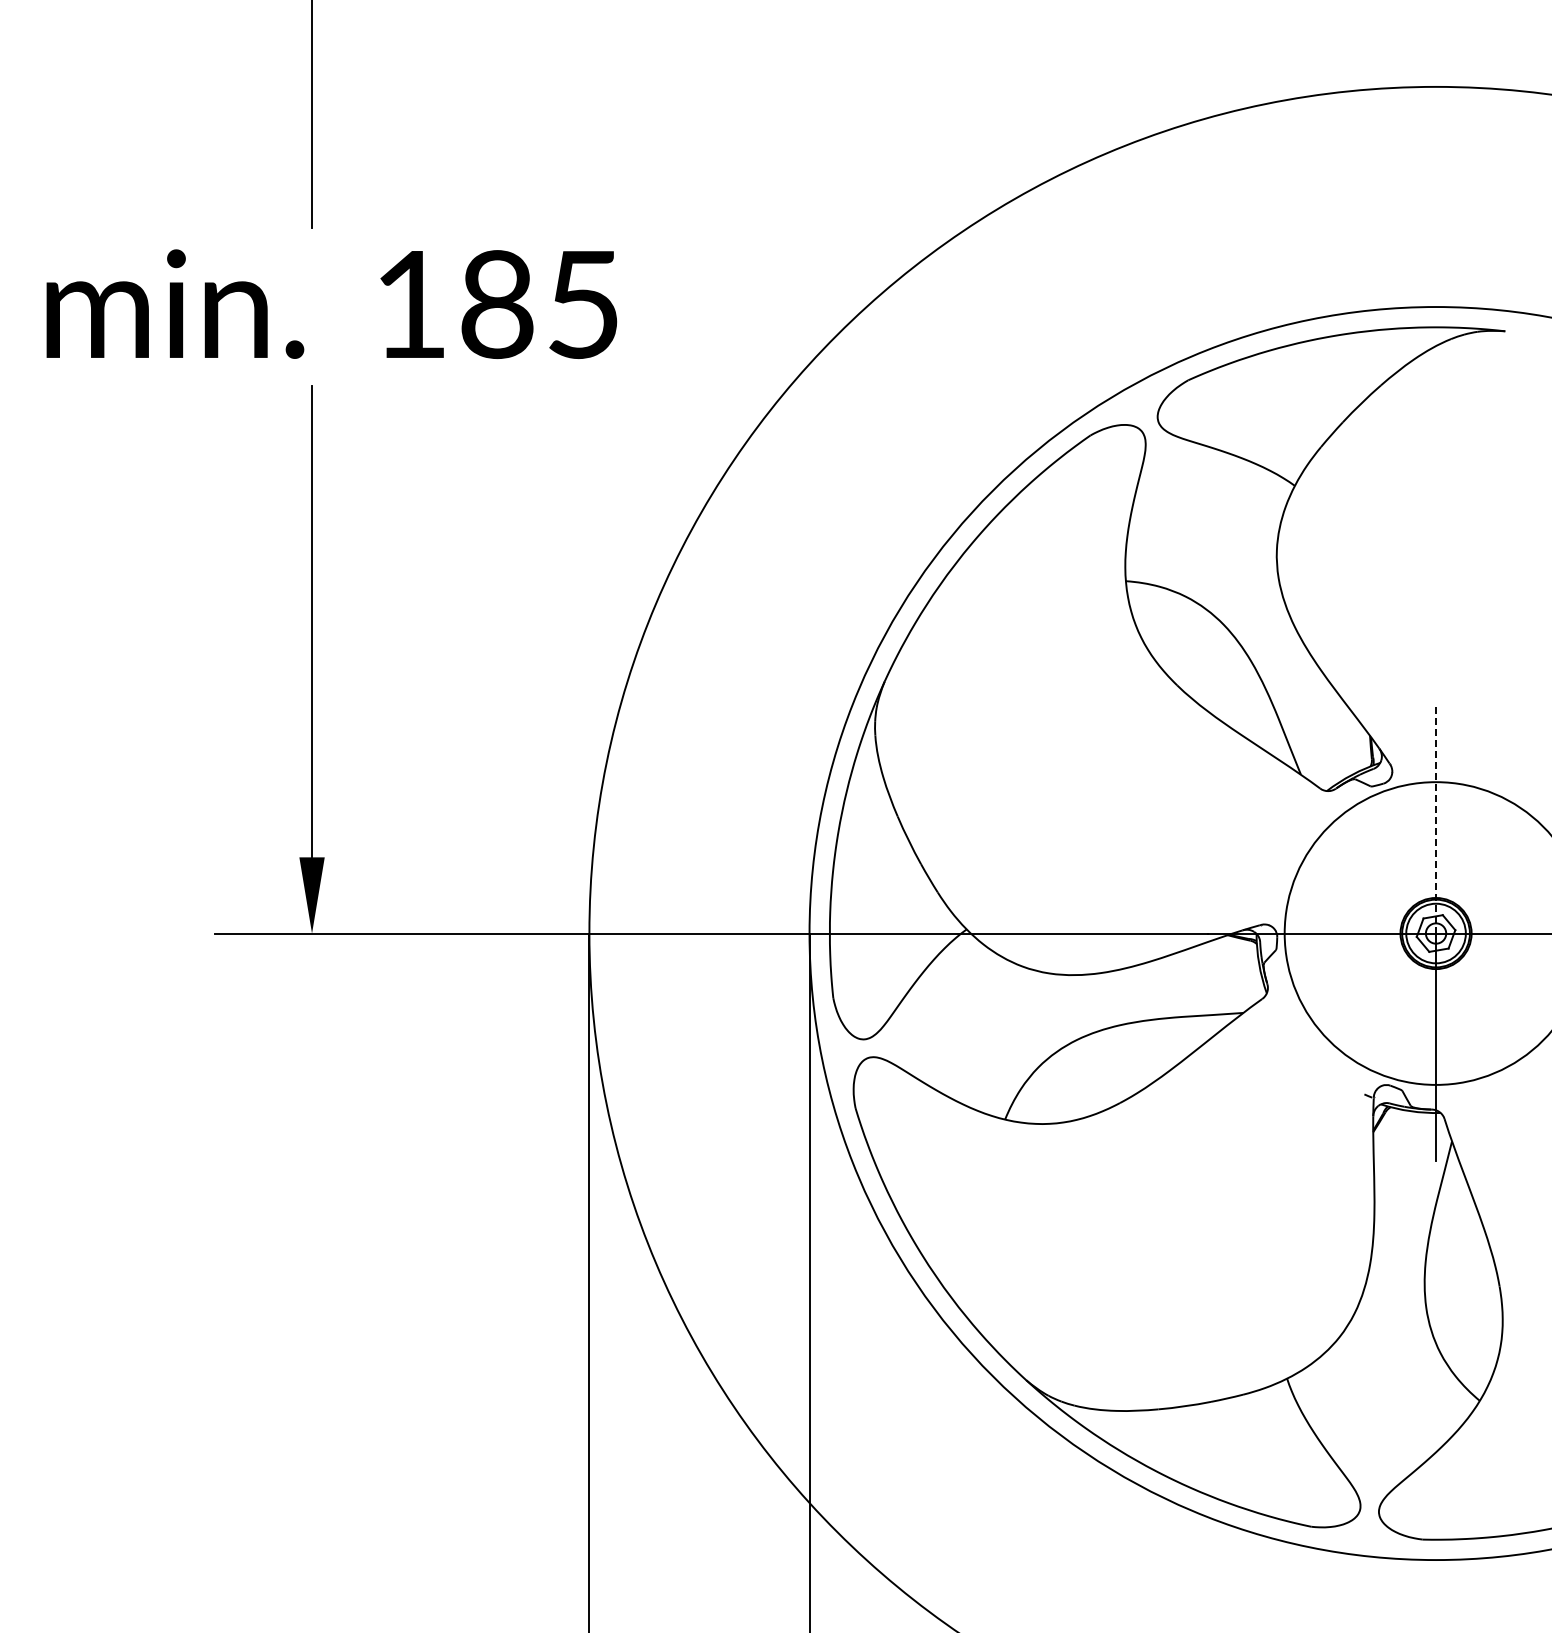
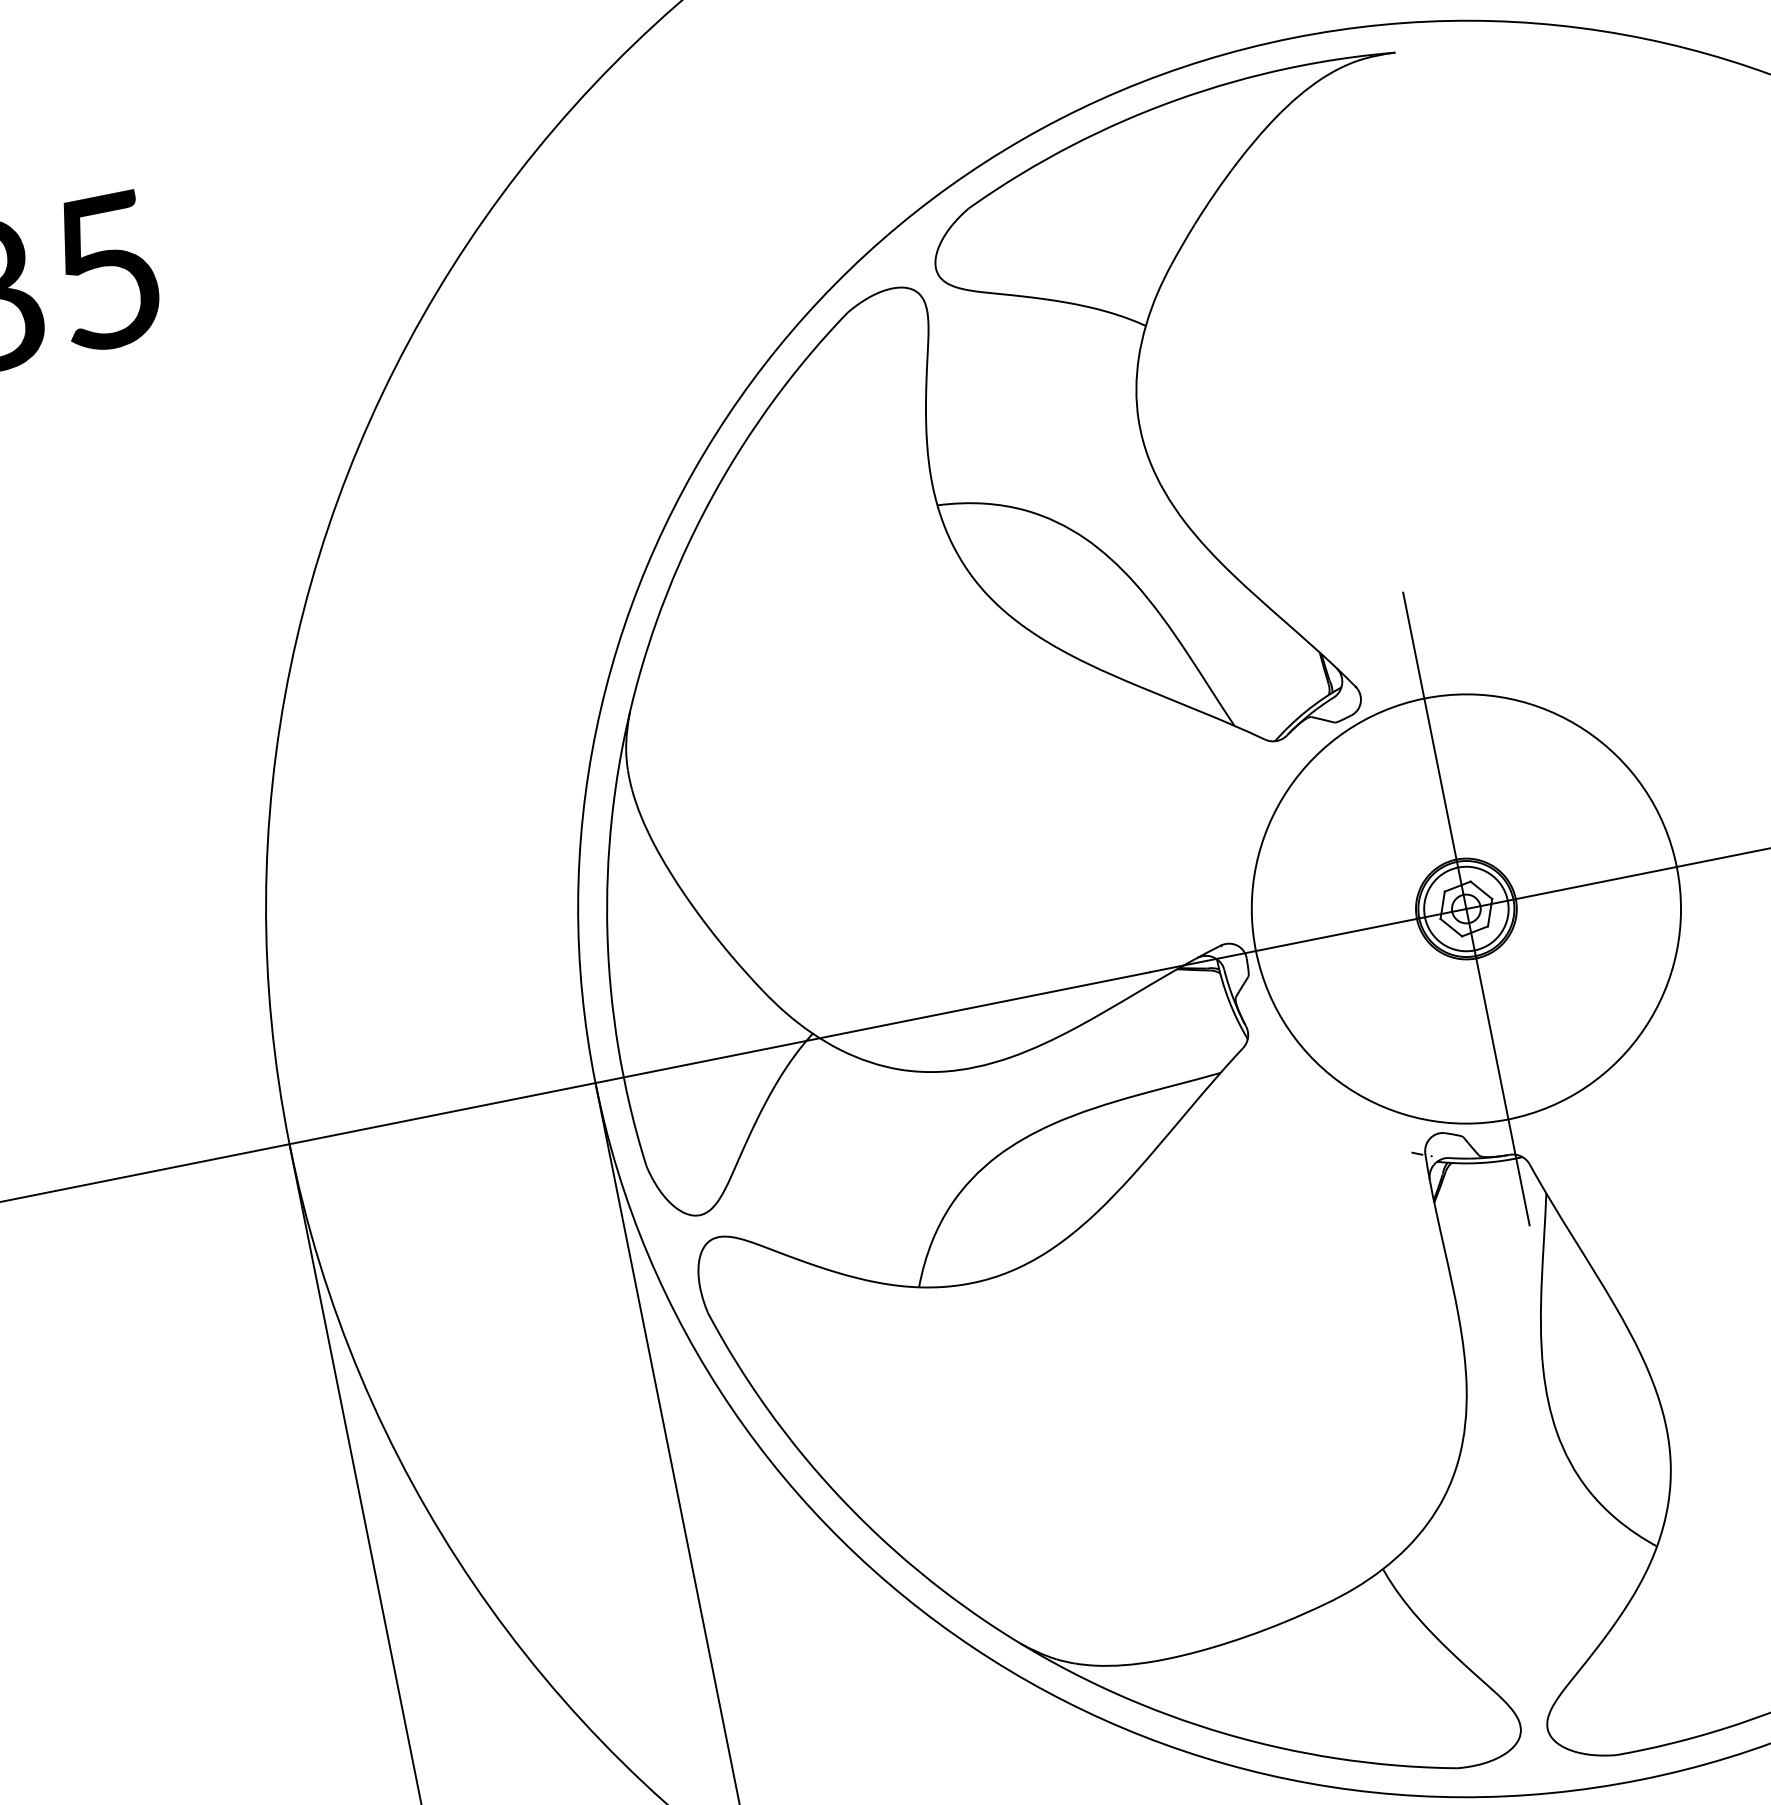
line: (1436, 819) -> (1435, 750), dashed -> solid

